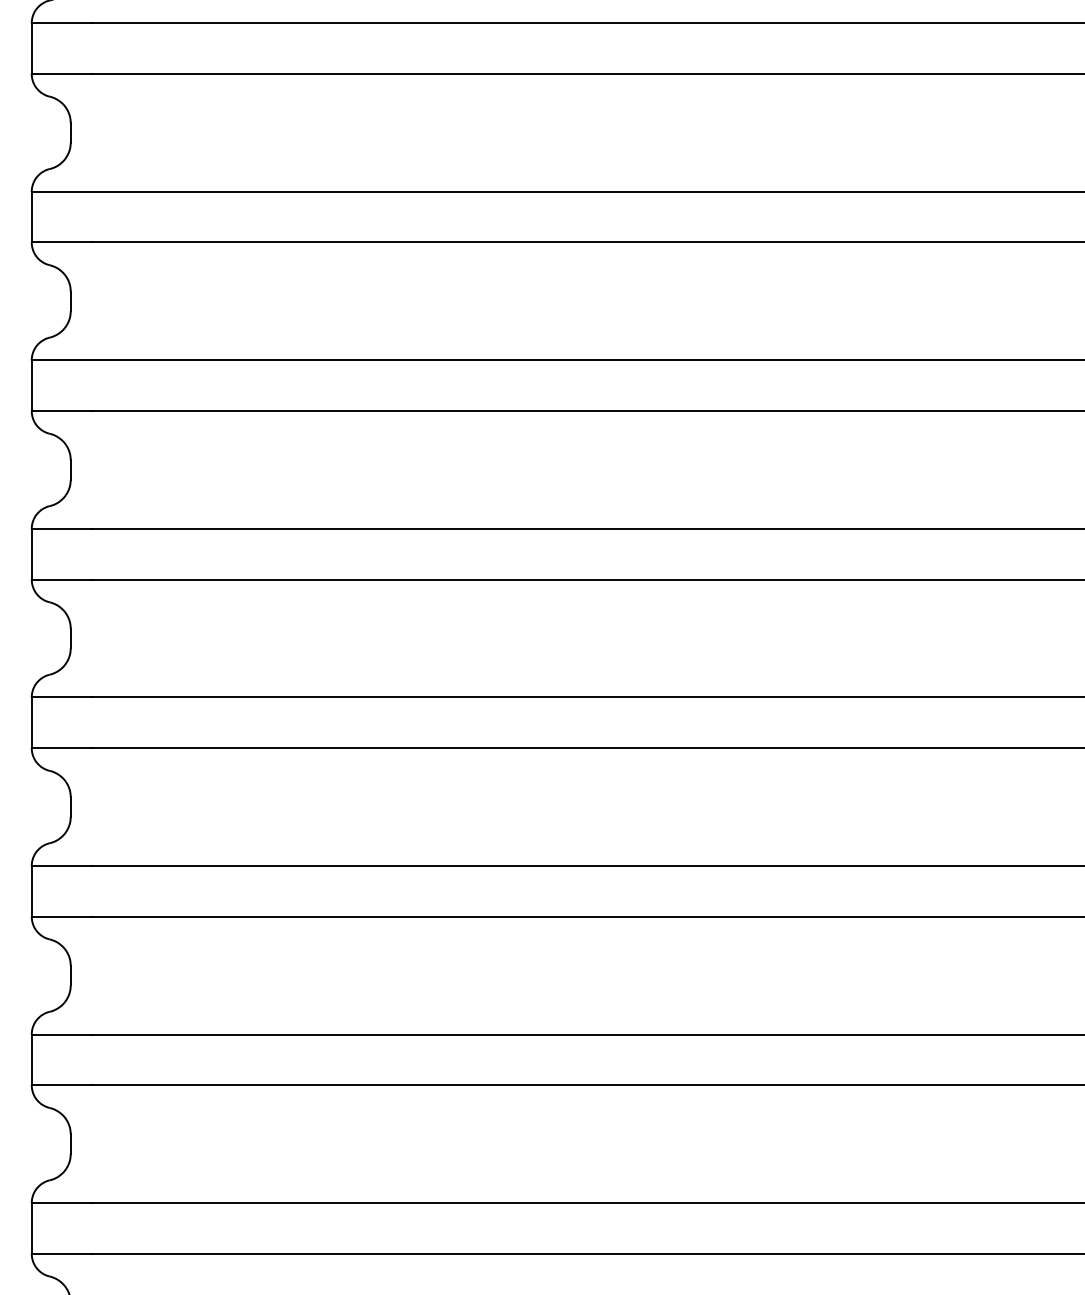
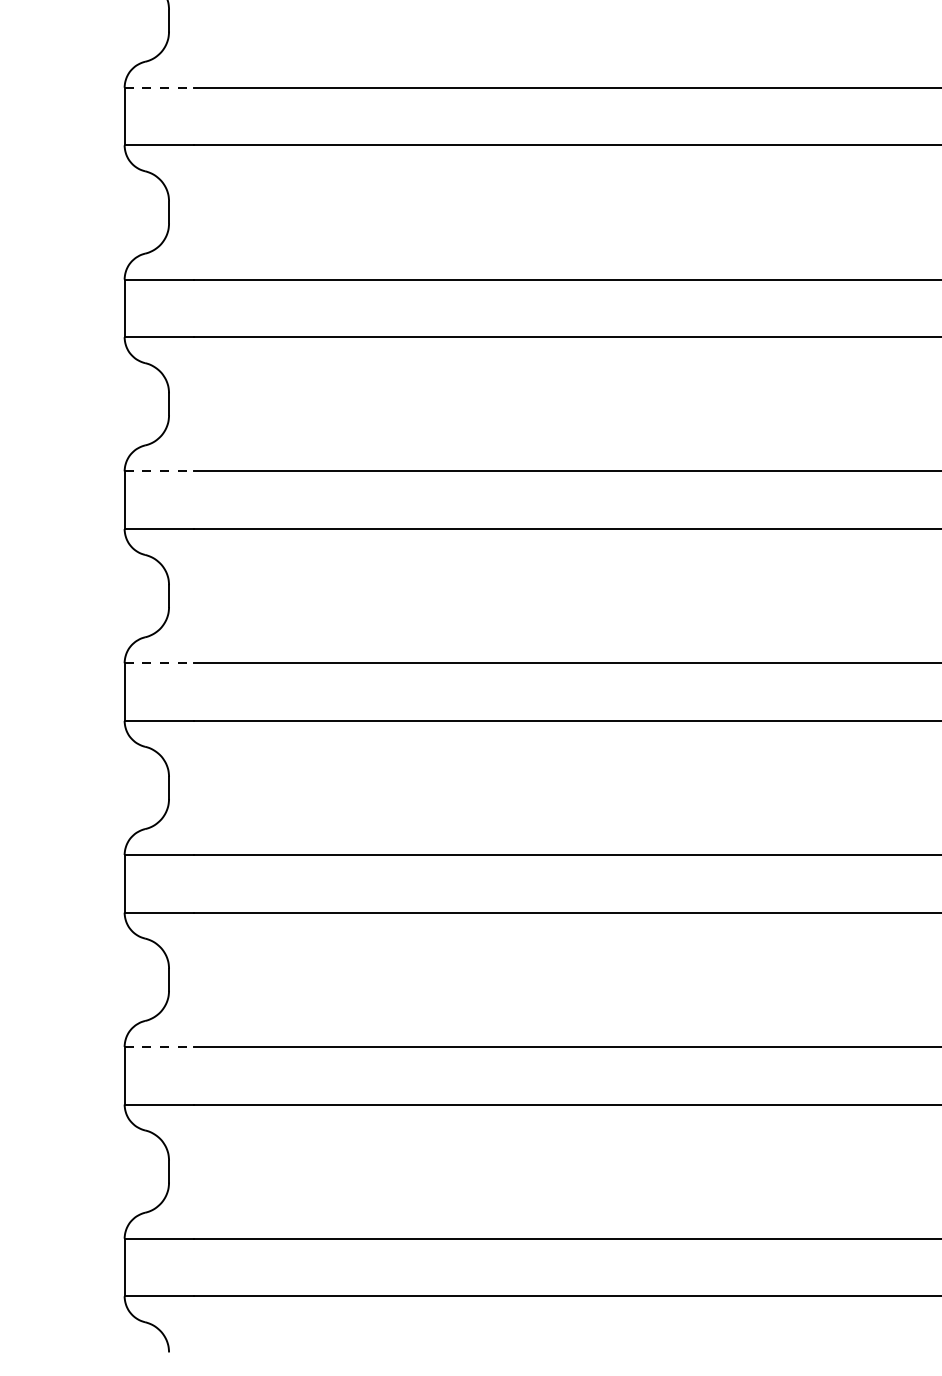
line: (62, 191) -> (159, 87), solid -> dashed
line: (62, 528) -> (159, 470), solid -> dashed
line: (62, 697) -> (159, 663), solid -> dashed
line: (62, 1034) -> (159, 1046), solid -> dashed

